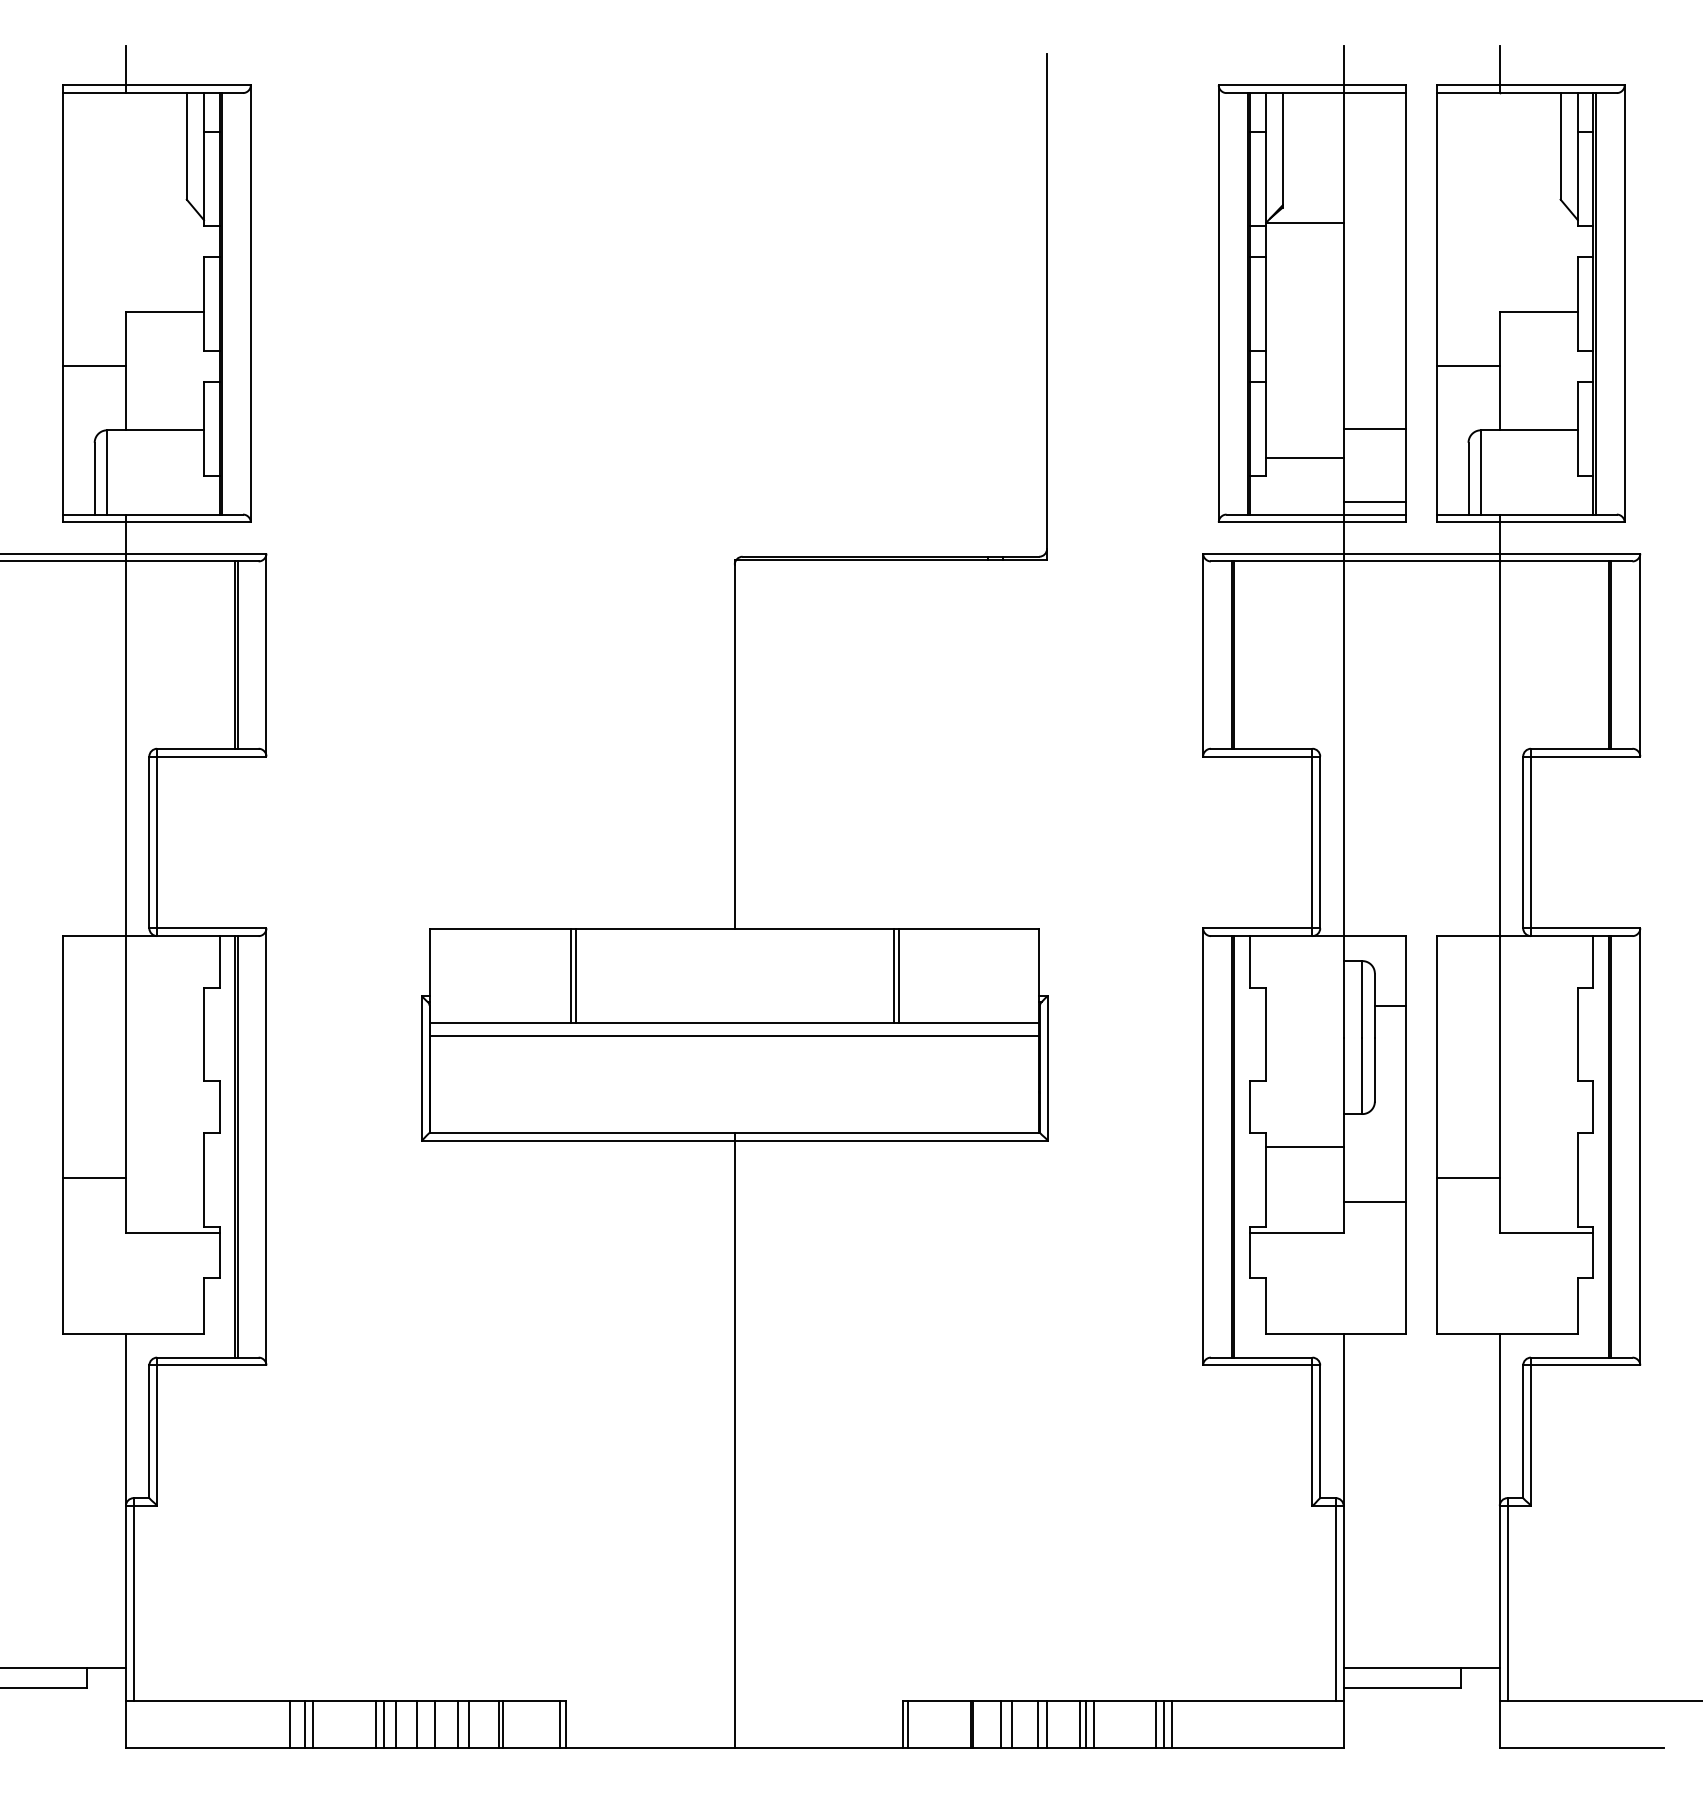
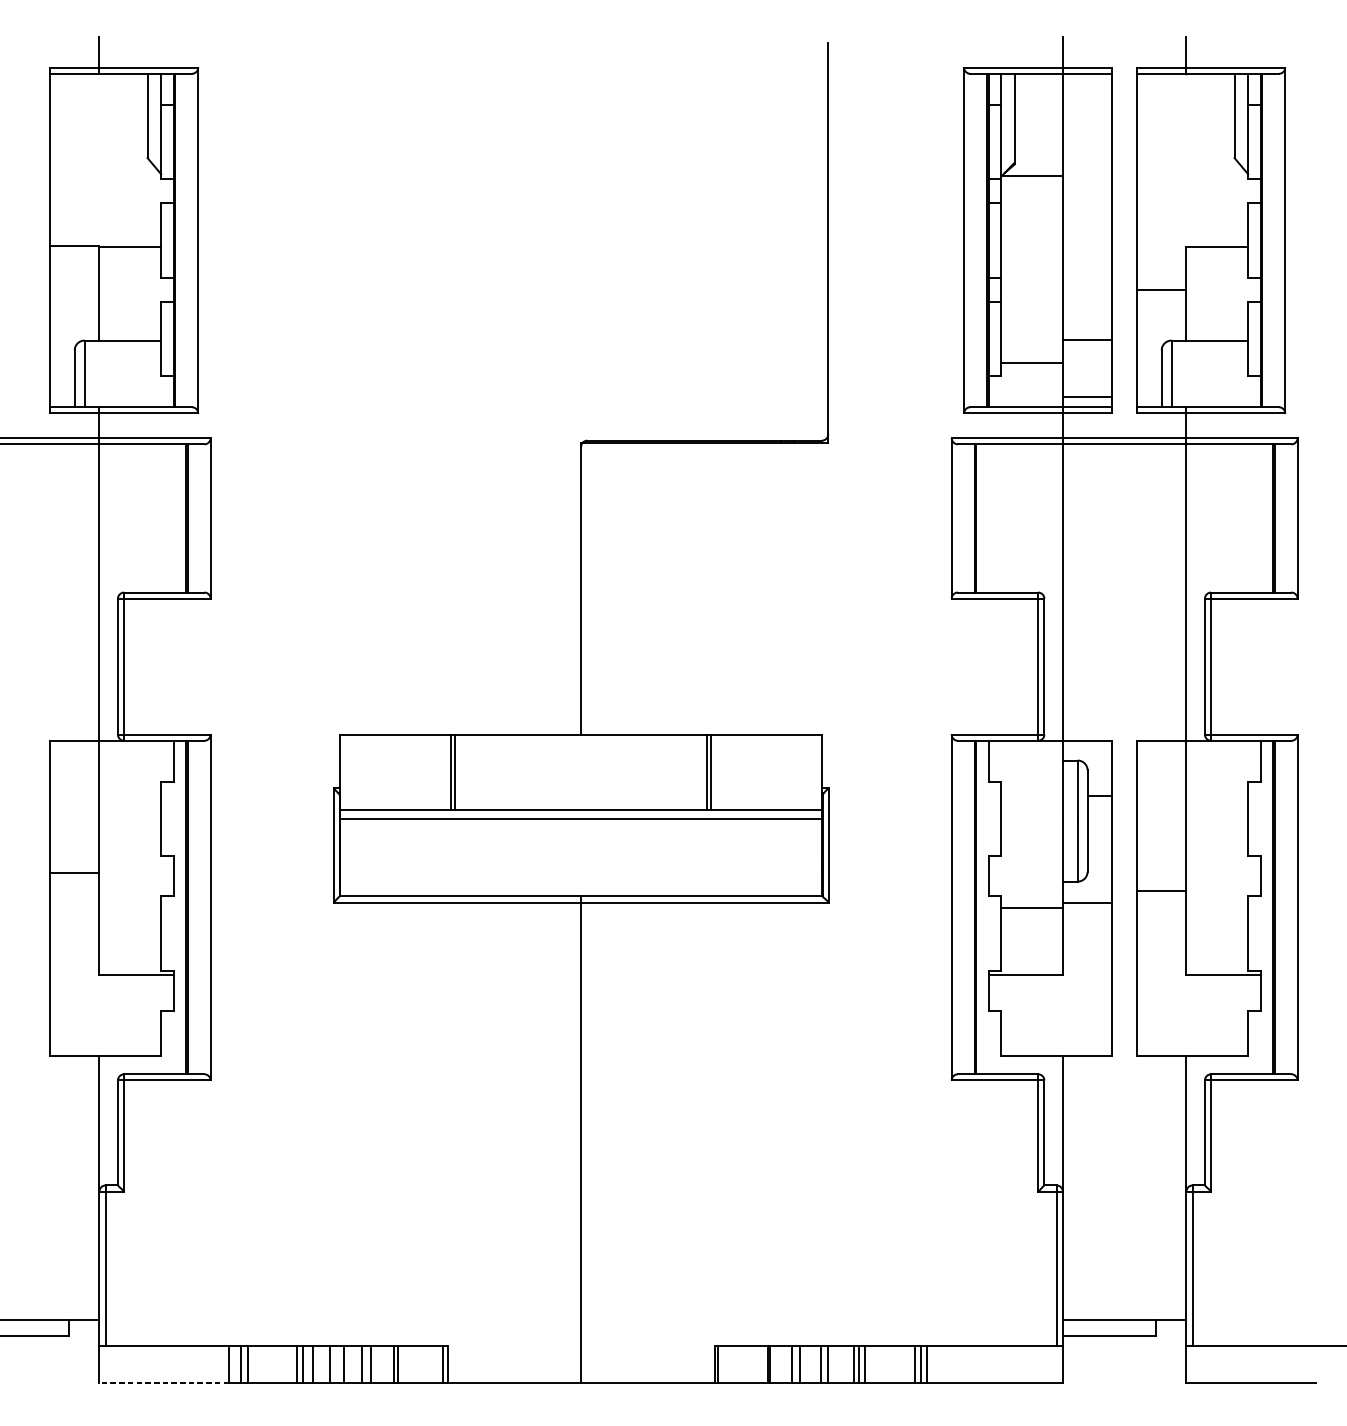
line: (94, 366) -> (74, 246), moved
line: (94, 1178) -> (74, 873), moved
line: (1468, 1178) -> (1161, 891), moved
line: (1374, 1201) -> (1087, 902), moved
line: (207, 1747) -> (163, 1382), solid -> dashed

